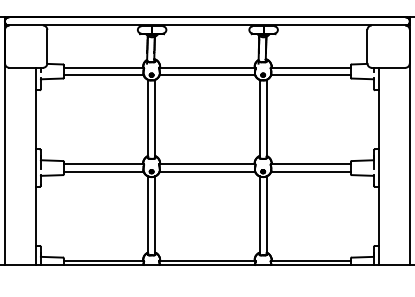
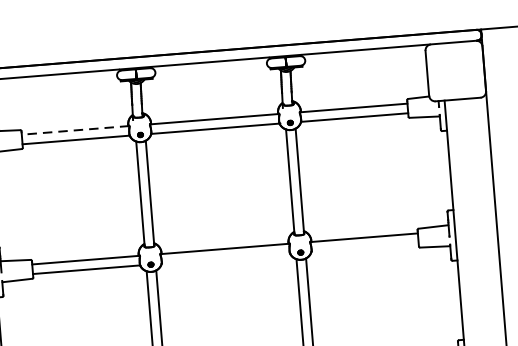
line: (103, 67) -> (74, 129), solid -> dashed
line: (207, 171) -> (225, 258), removed
line: (310, 171) -> (364, 247), removed

